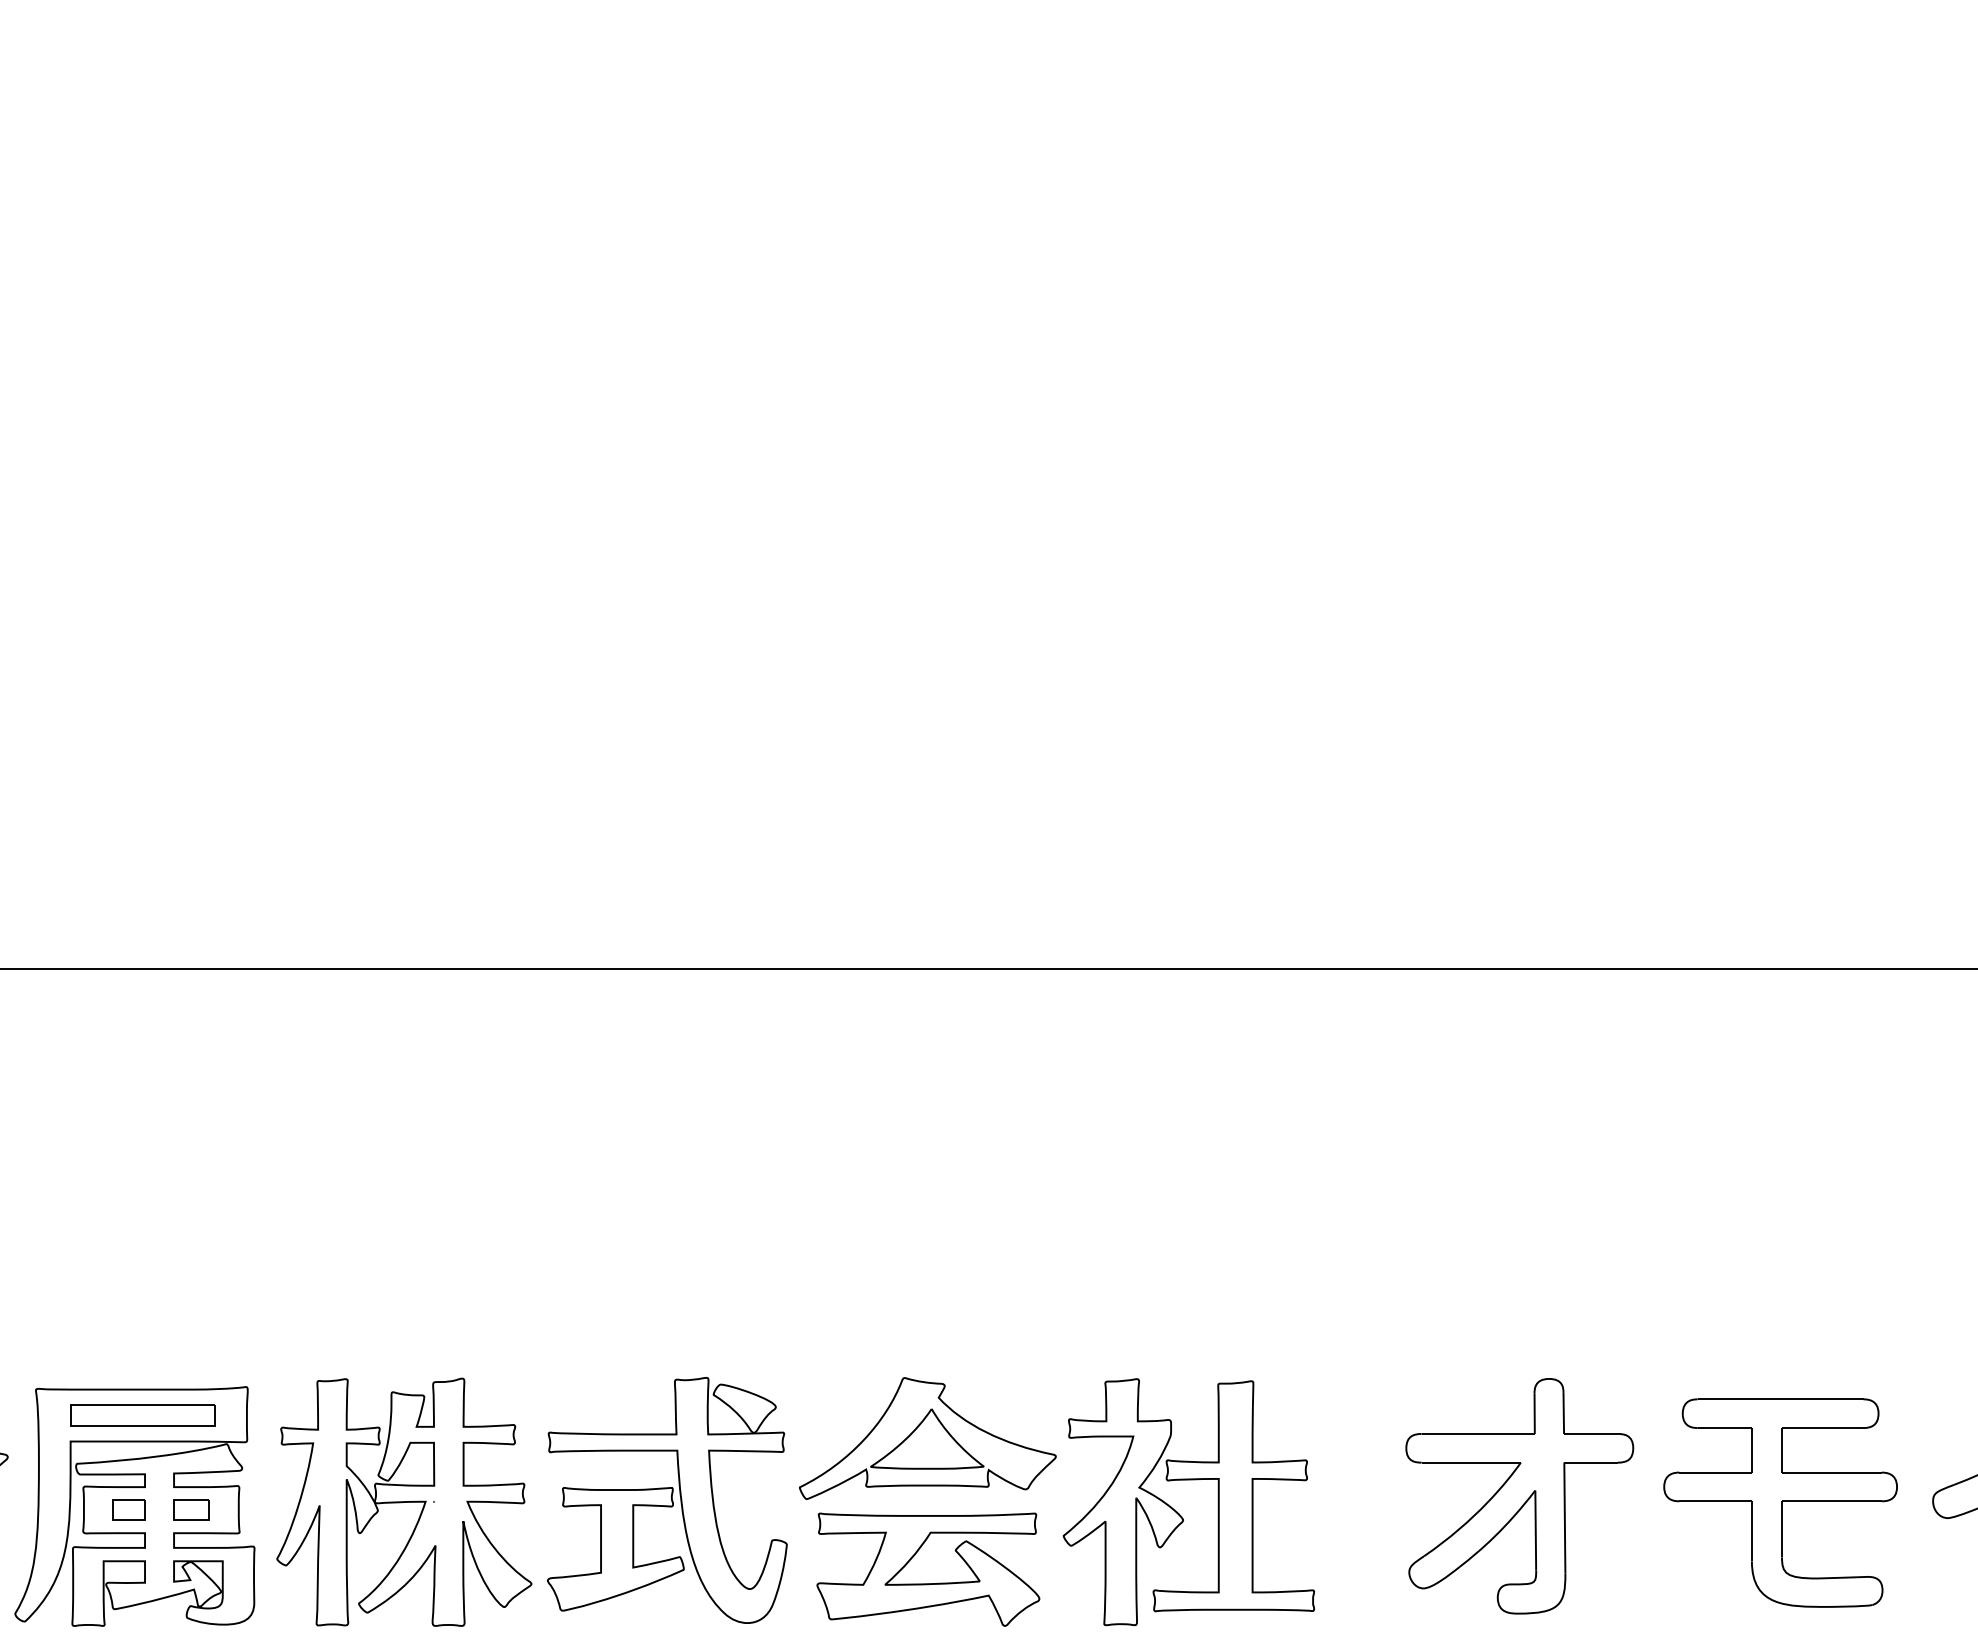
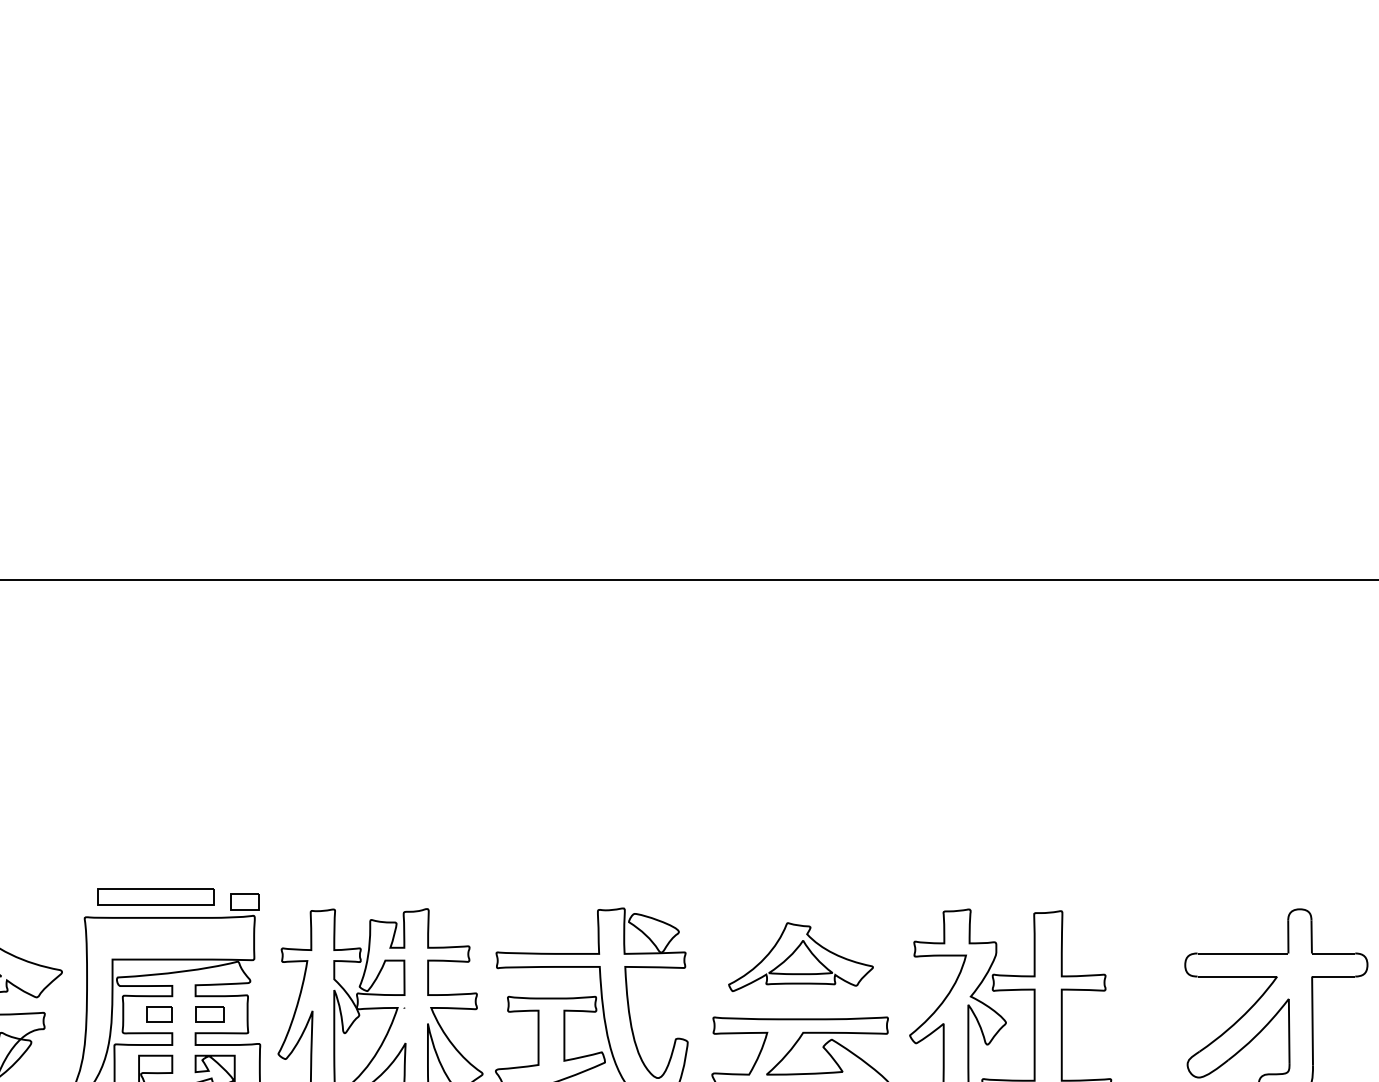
part: (235, 1369) -> (244, 901), added
part: (142, 1415) -> (155, 896), moved
part: (927, 1438) -> (800, 957), size x0.7

